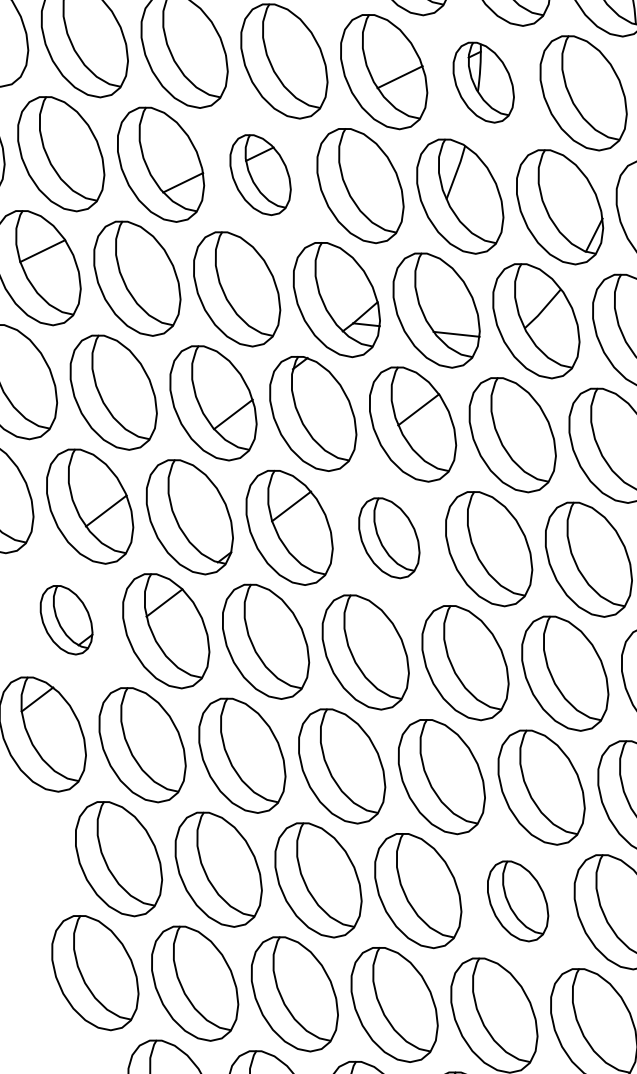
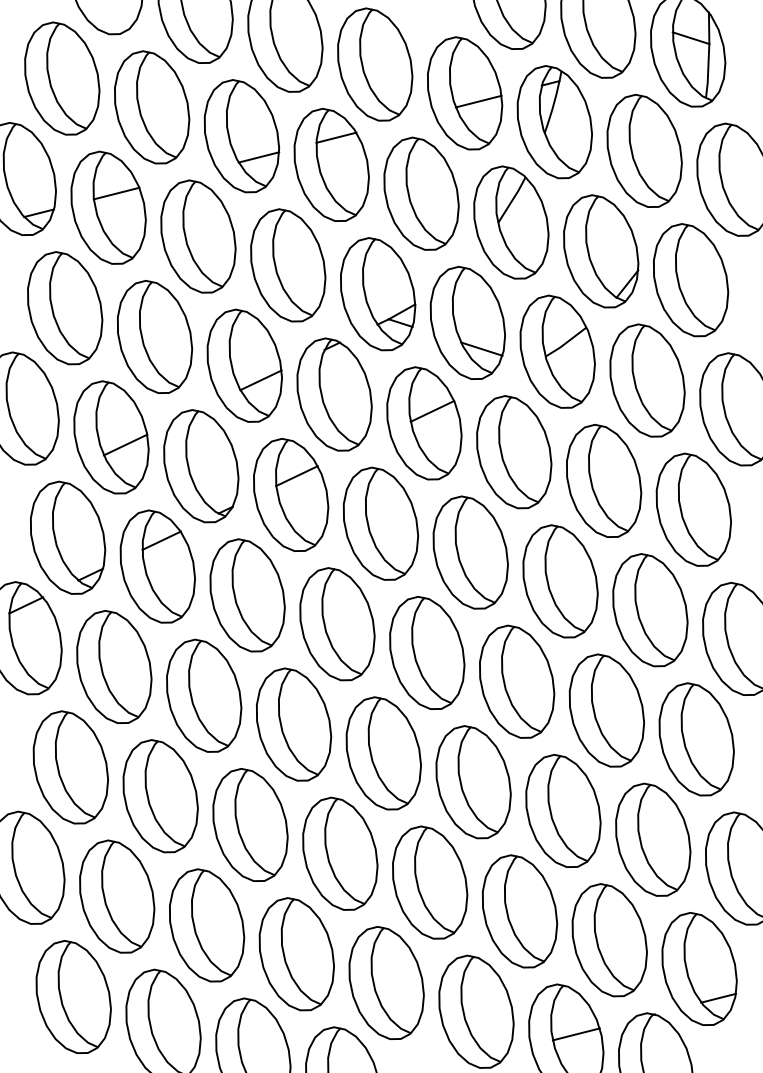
part: (483, 82) -> (554, 122), size x1.43
part: (260, 174) -> (331, 164), size x1.43
part: (388, 537) -> (380, 523), size x1.43
part: (66, 619) -> (68, 537), size x1.67
part: (518, 900) -> (430, 882), size x1.43

